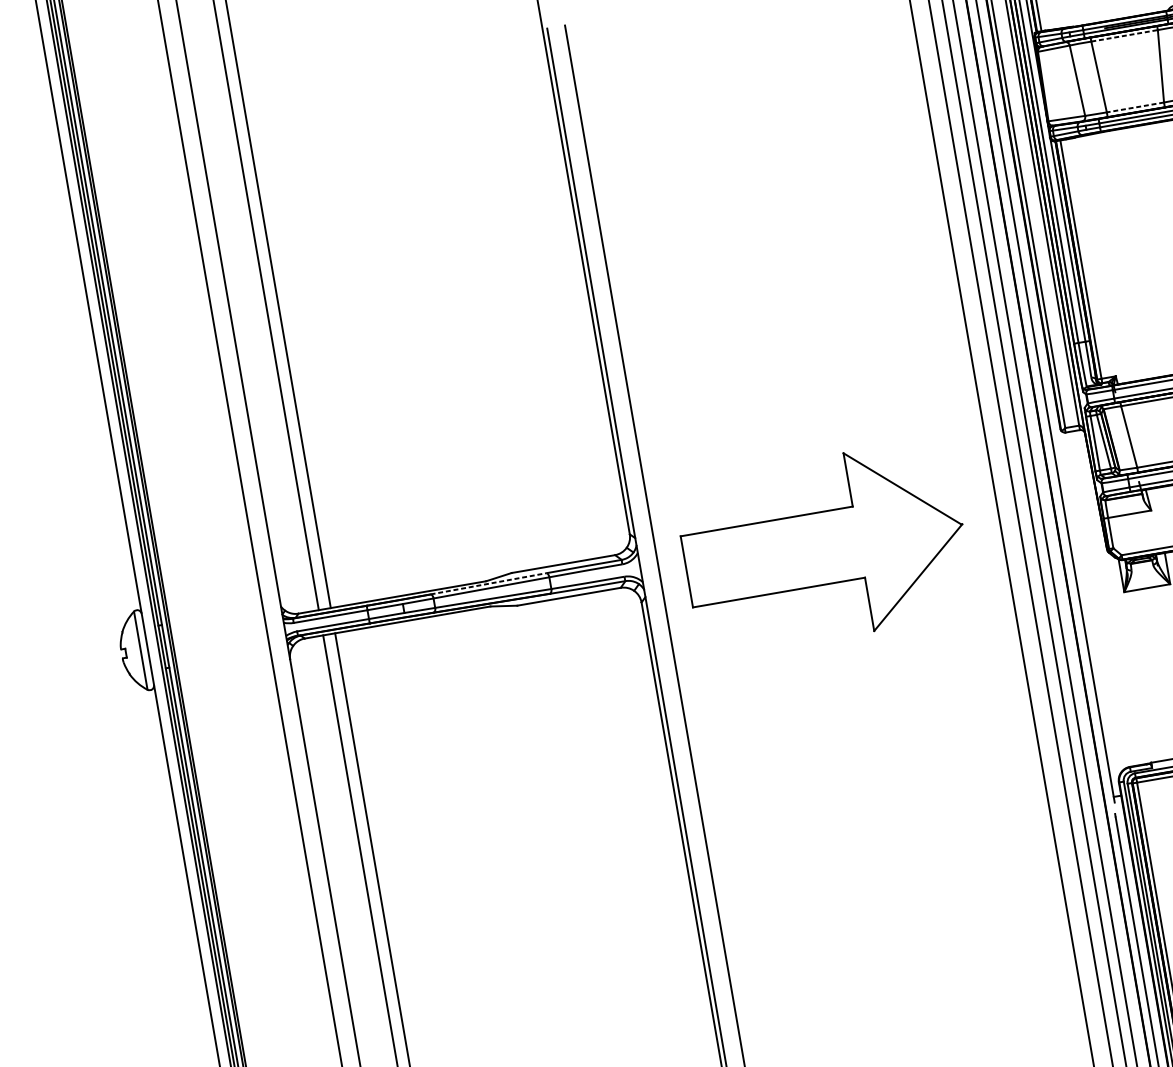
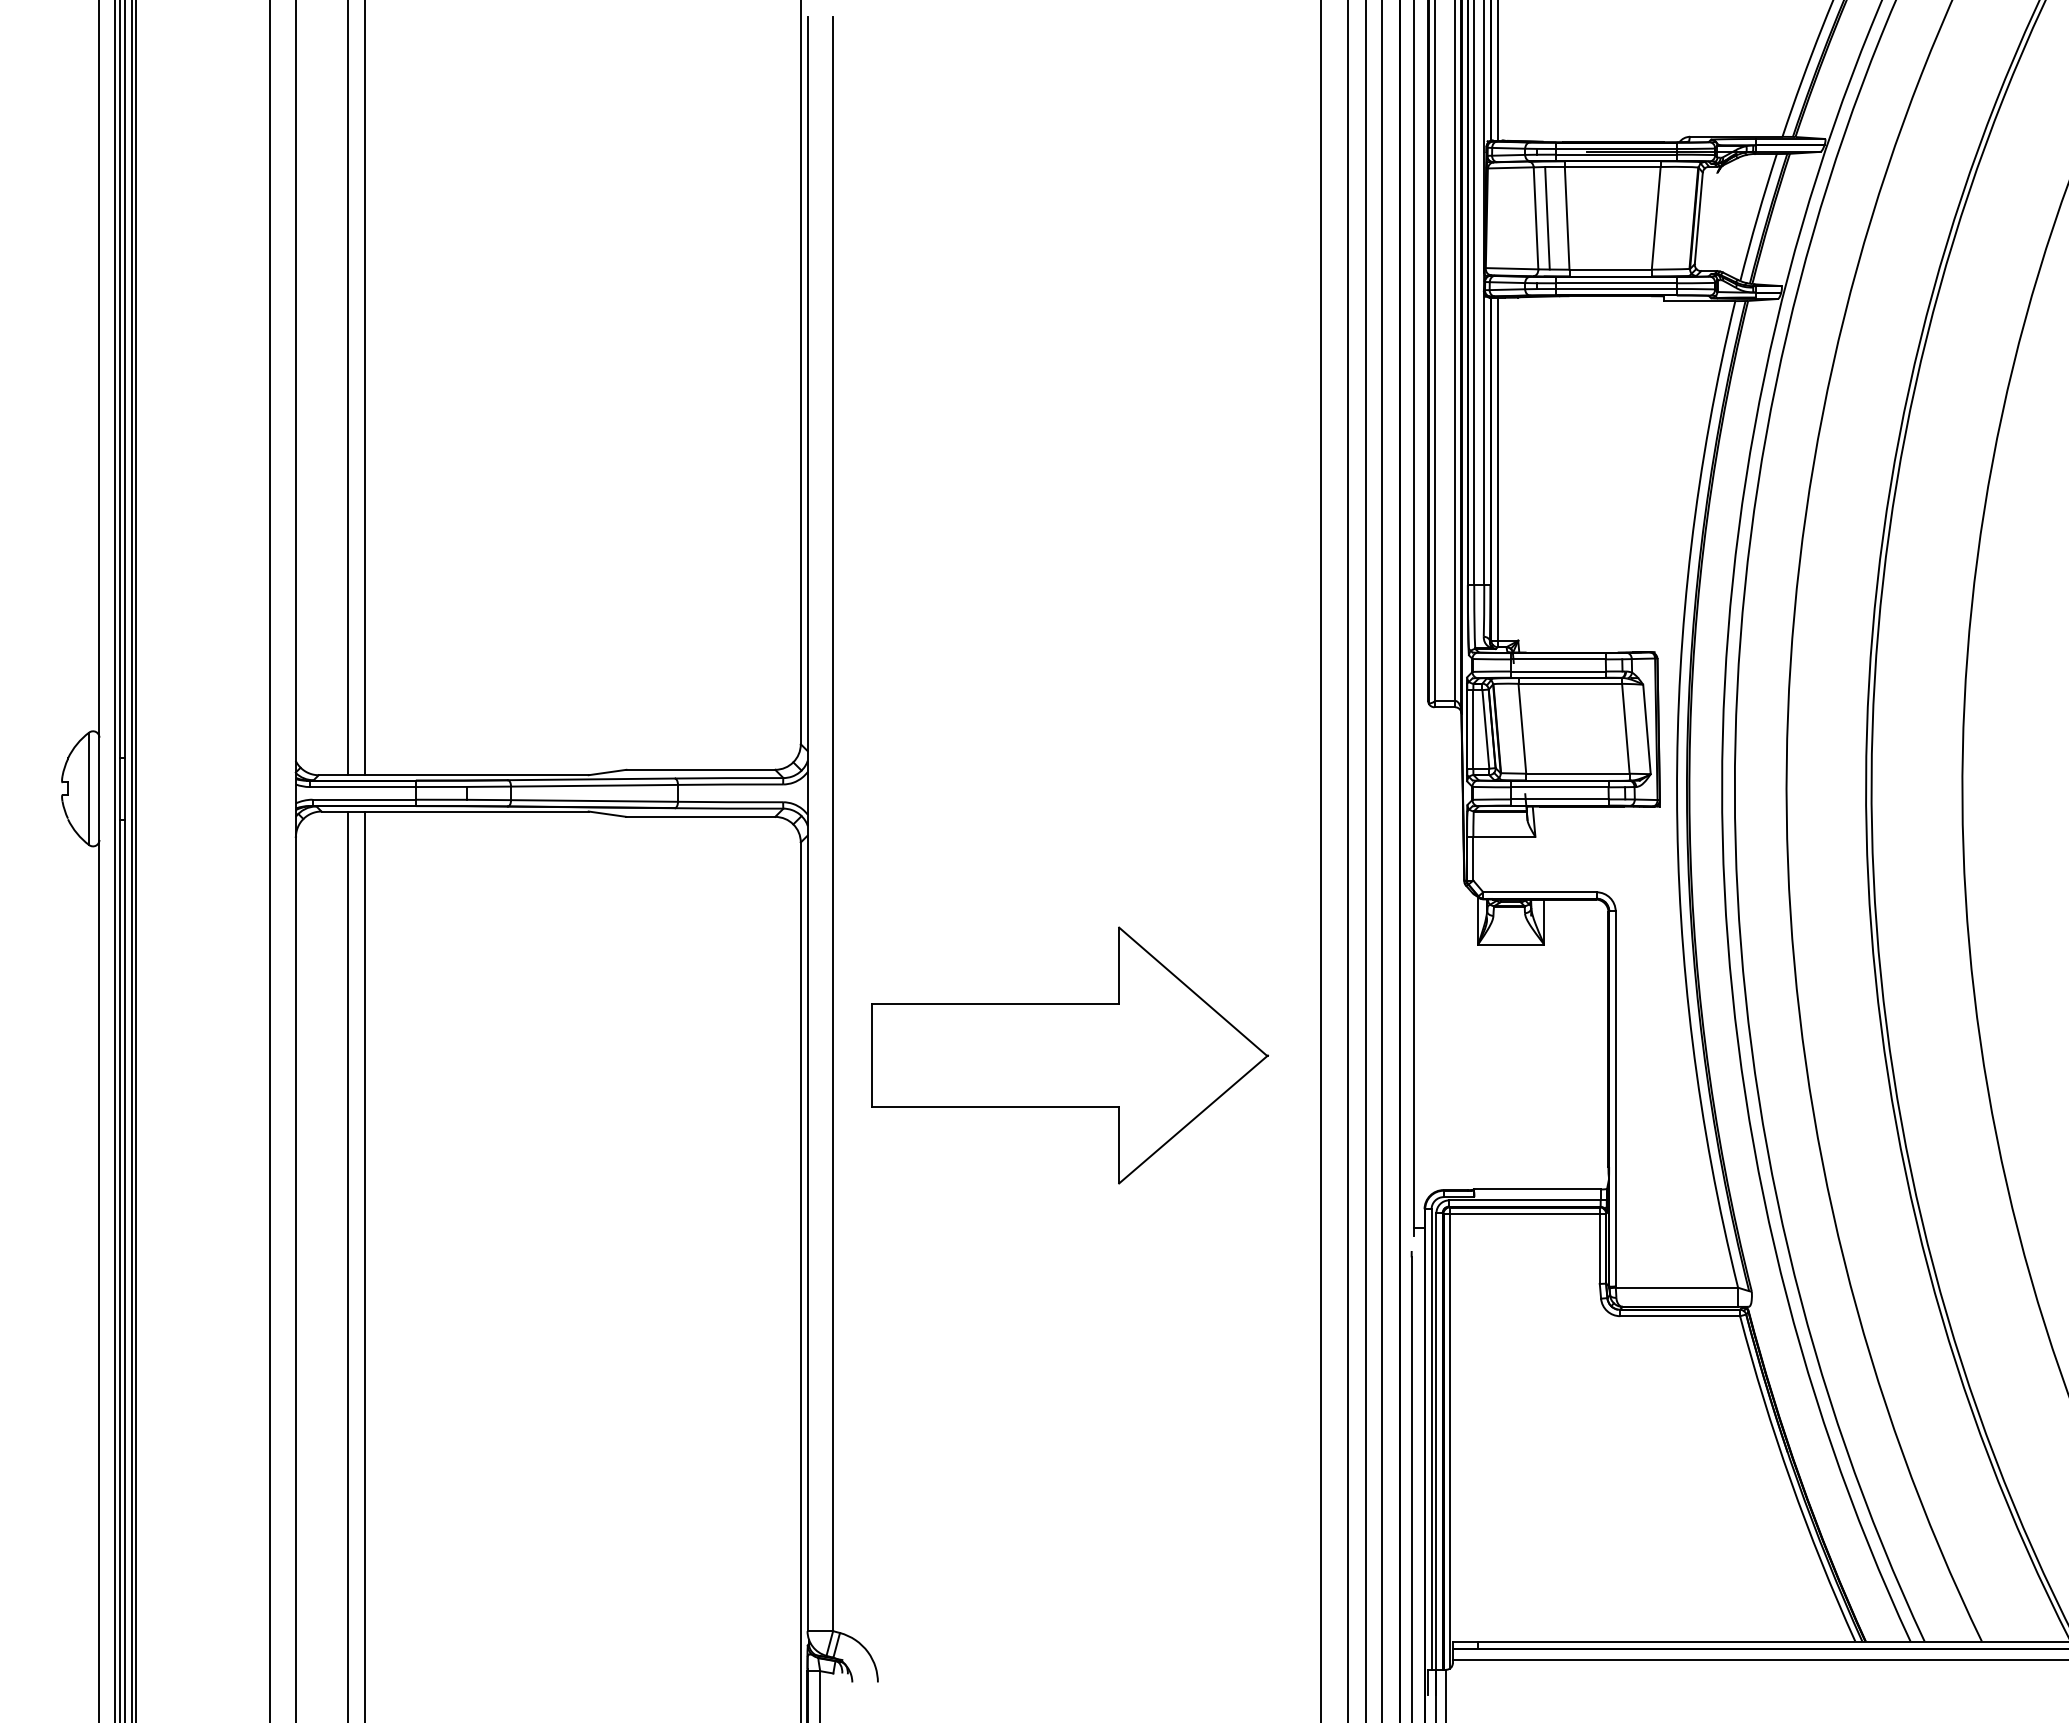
line: (1124, 35) -> (1612, 166), dashed -> solid
line: (1085, 79) -> (1547, 218), added
line: (1135, 107) -> (1610, 269), dashed -> solid
part: (824, 548) -> (1069, 1055), moved
line: (488, 583) -> (591, 779), dashed -> solid

